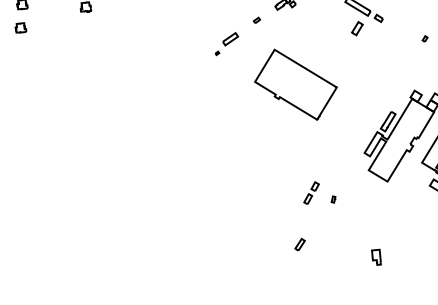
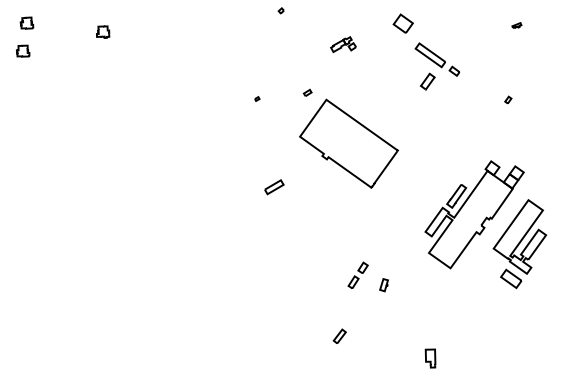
part: (256, 20) -> (307, 92), moved
part: (230, 39) -> (274, 187), moved
part: (333, 199) -> (383, 284), size x1.6

